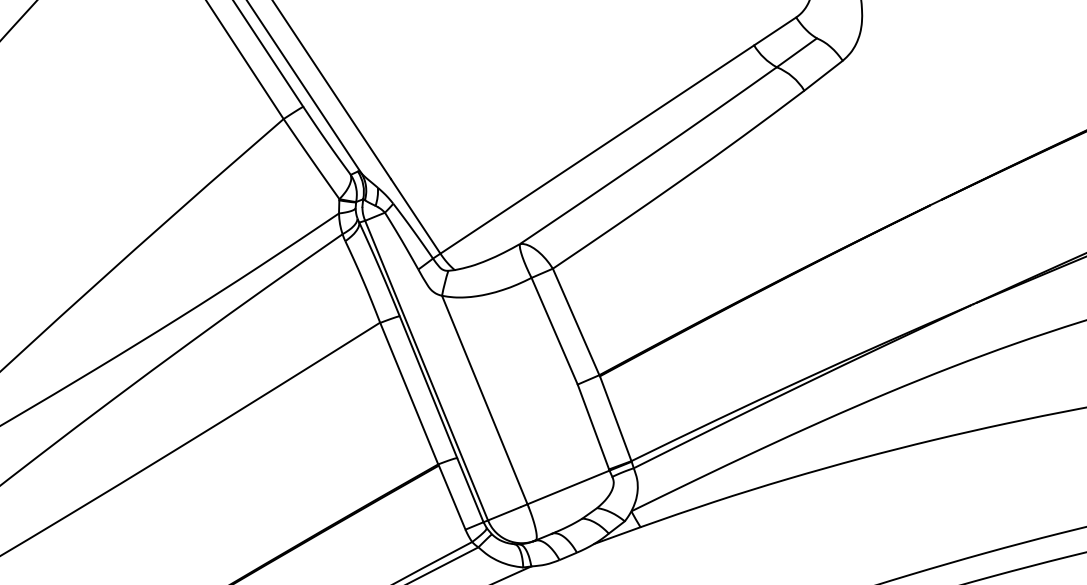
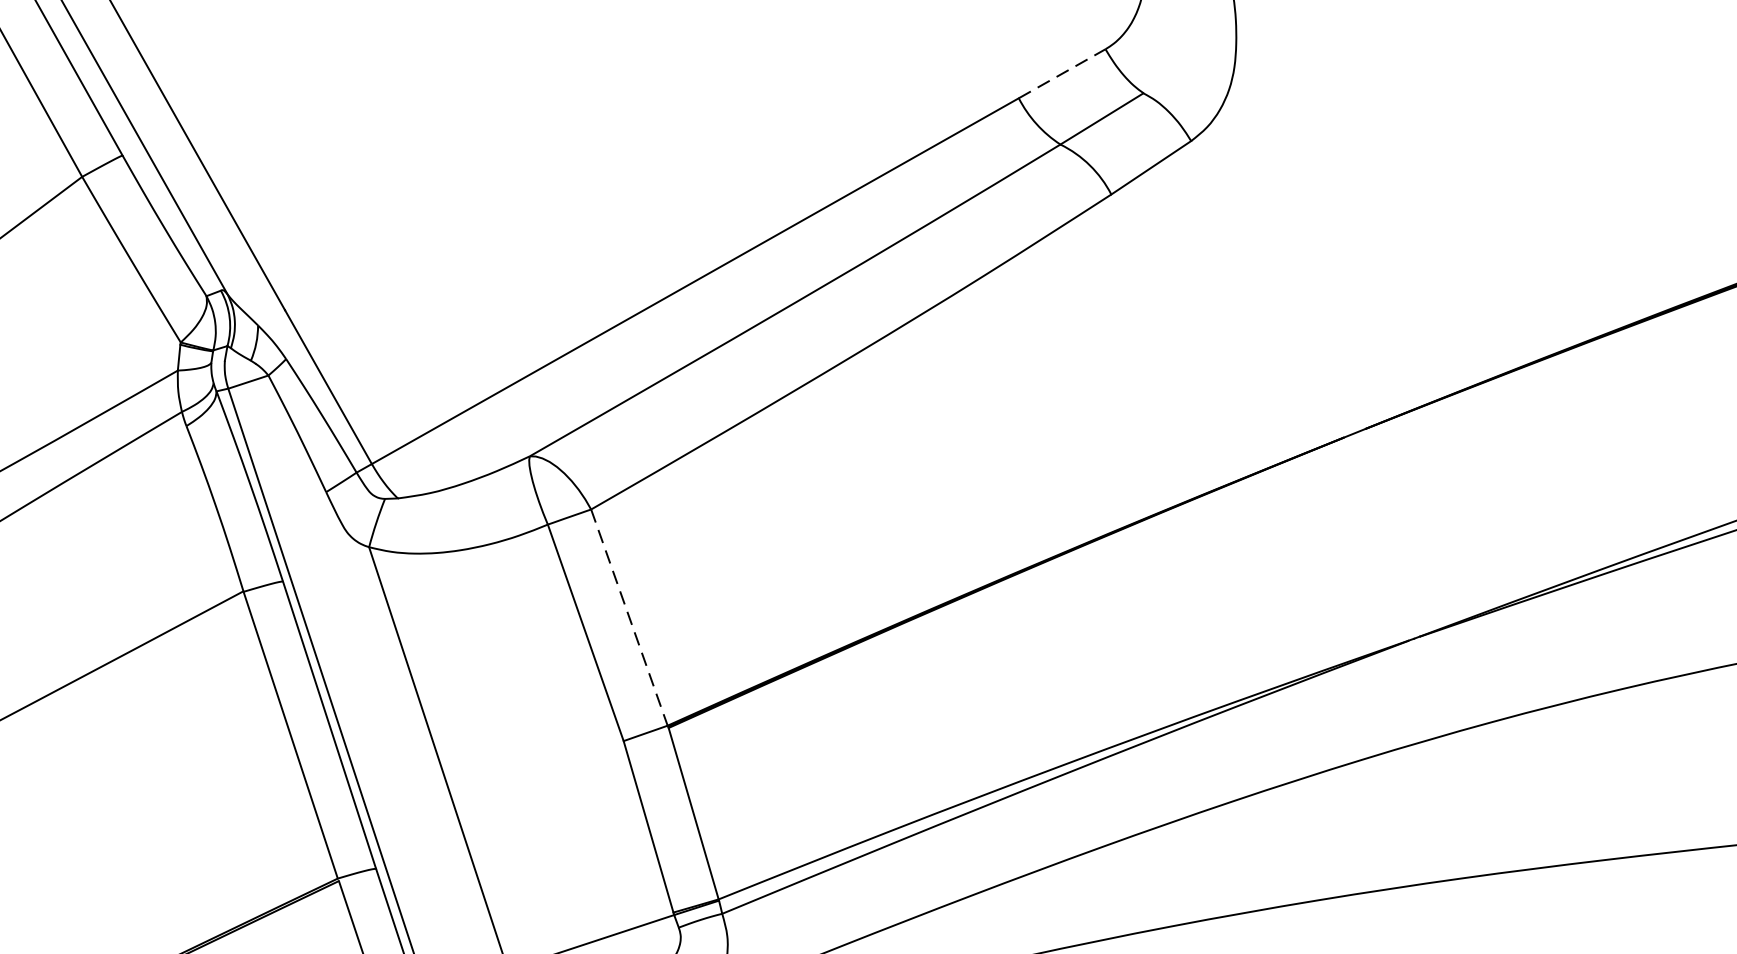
line: (775, 31) -> (1062, 73), solid -> dashed
line: (576, 322) -> (630, 618), solid -> dashed

